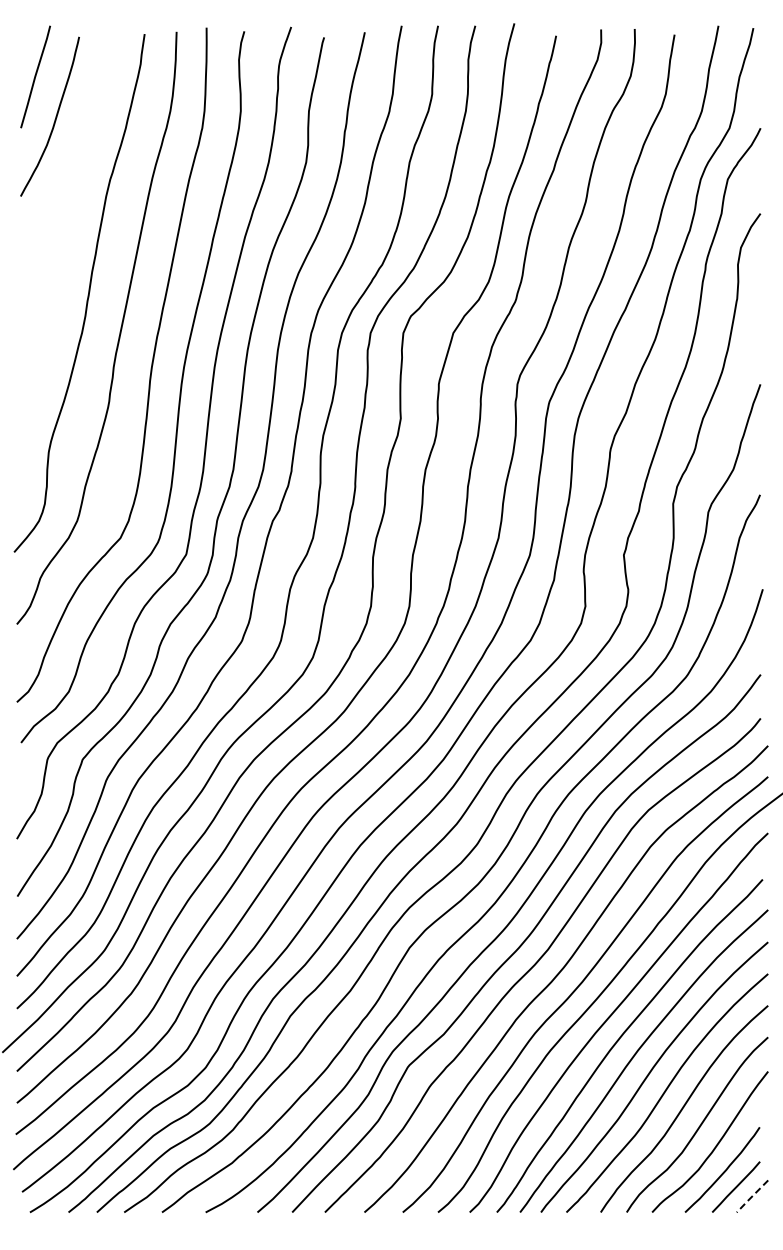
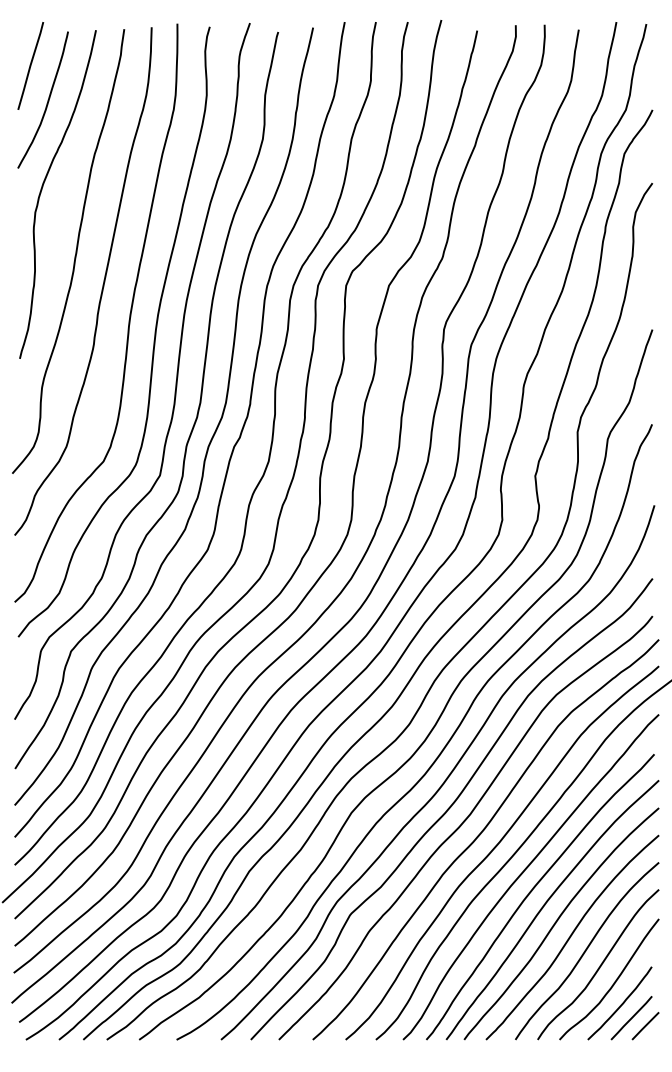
curve: (49, 220) -> (42, 189), added
line: (751, 1197) -> (644, 1027), dashed -> solid

